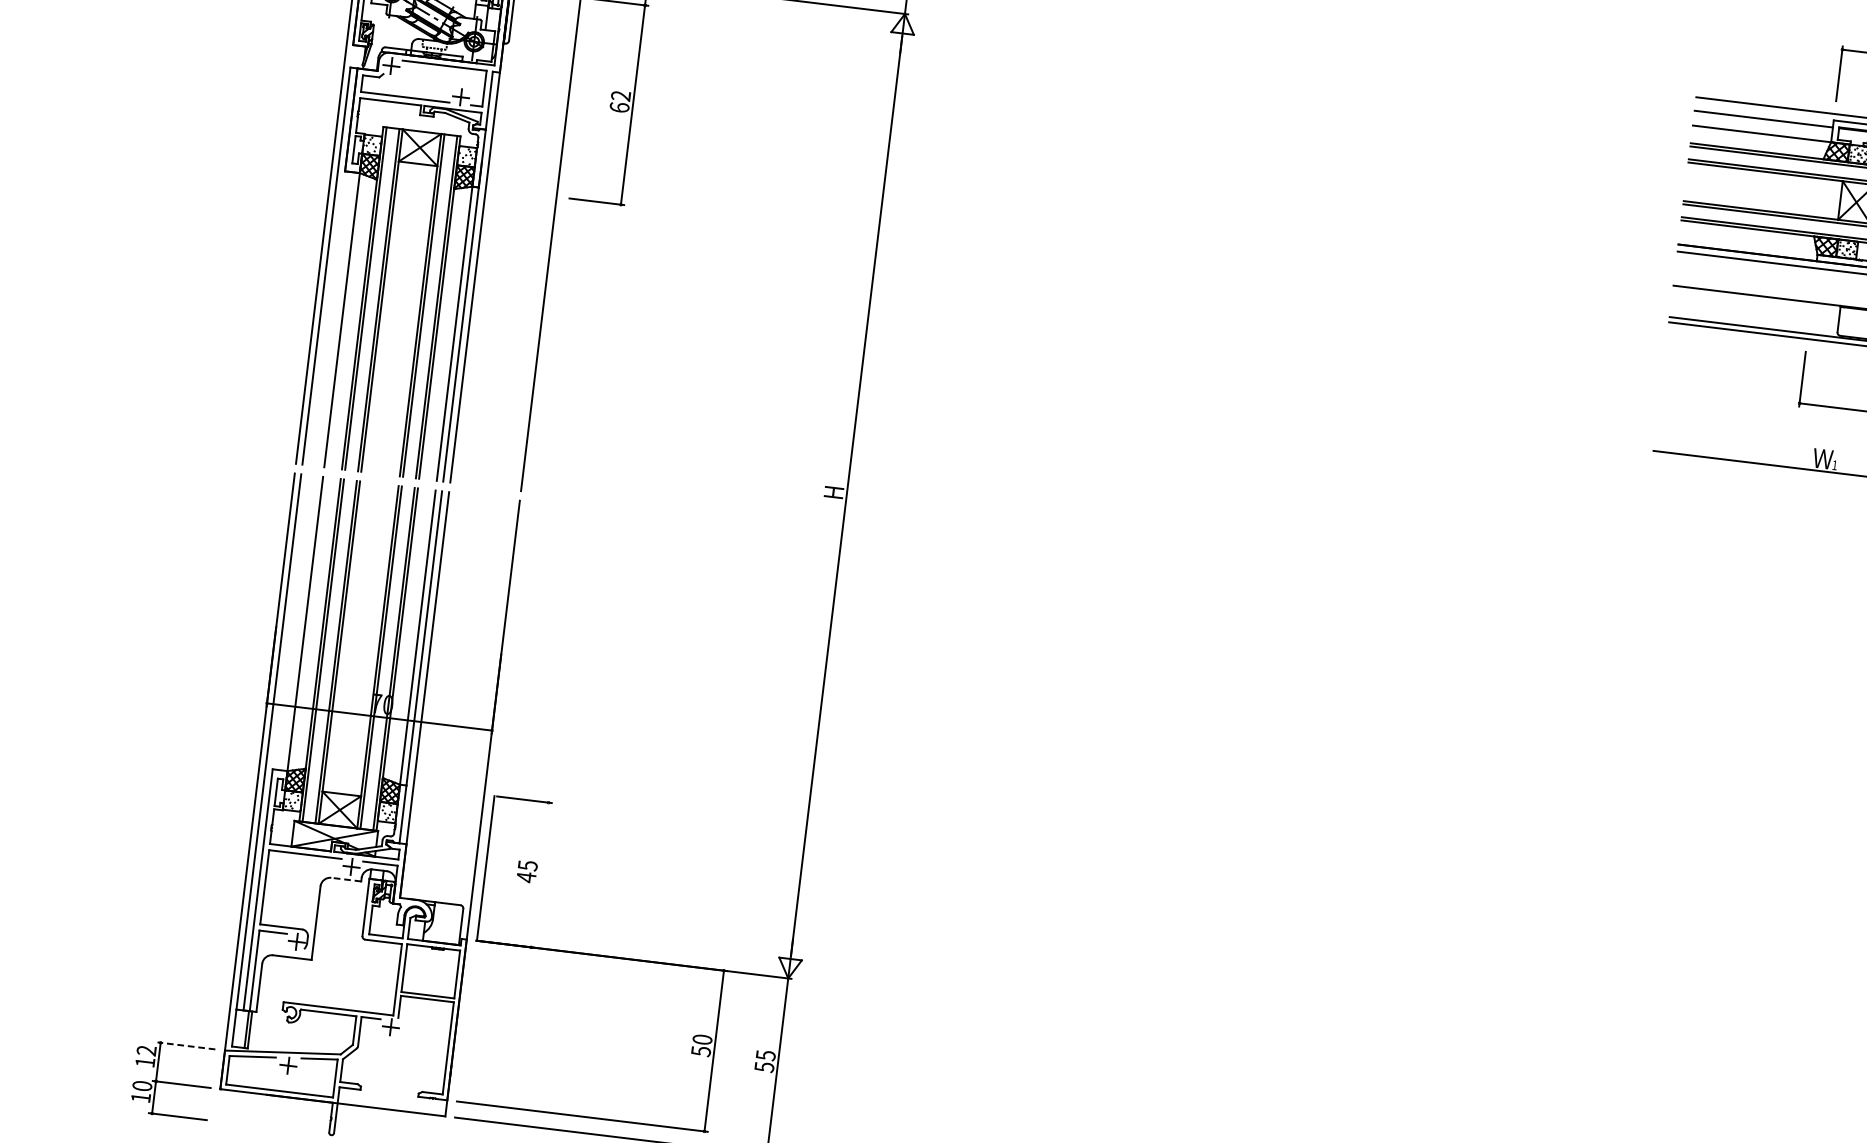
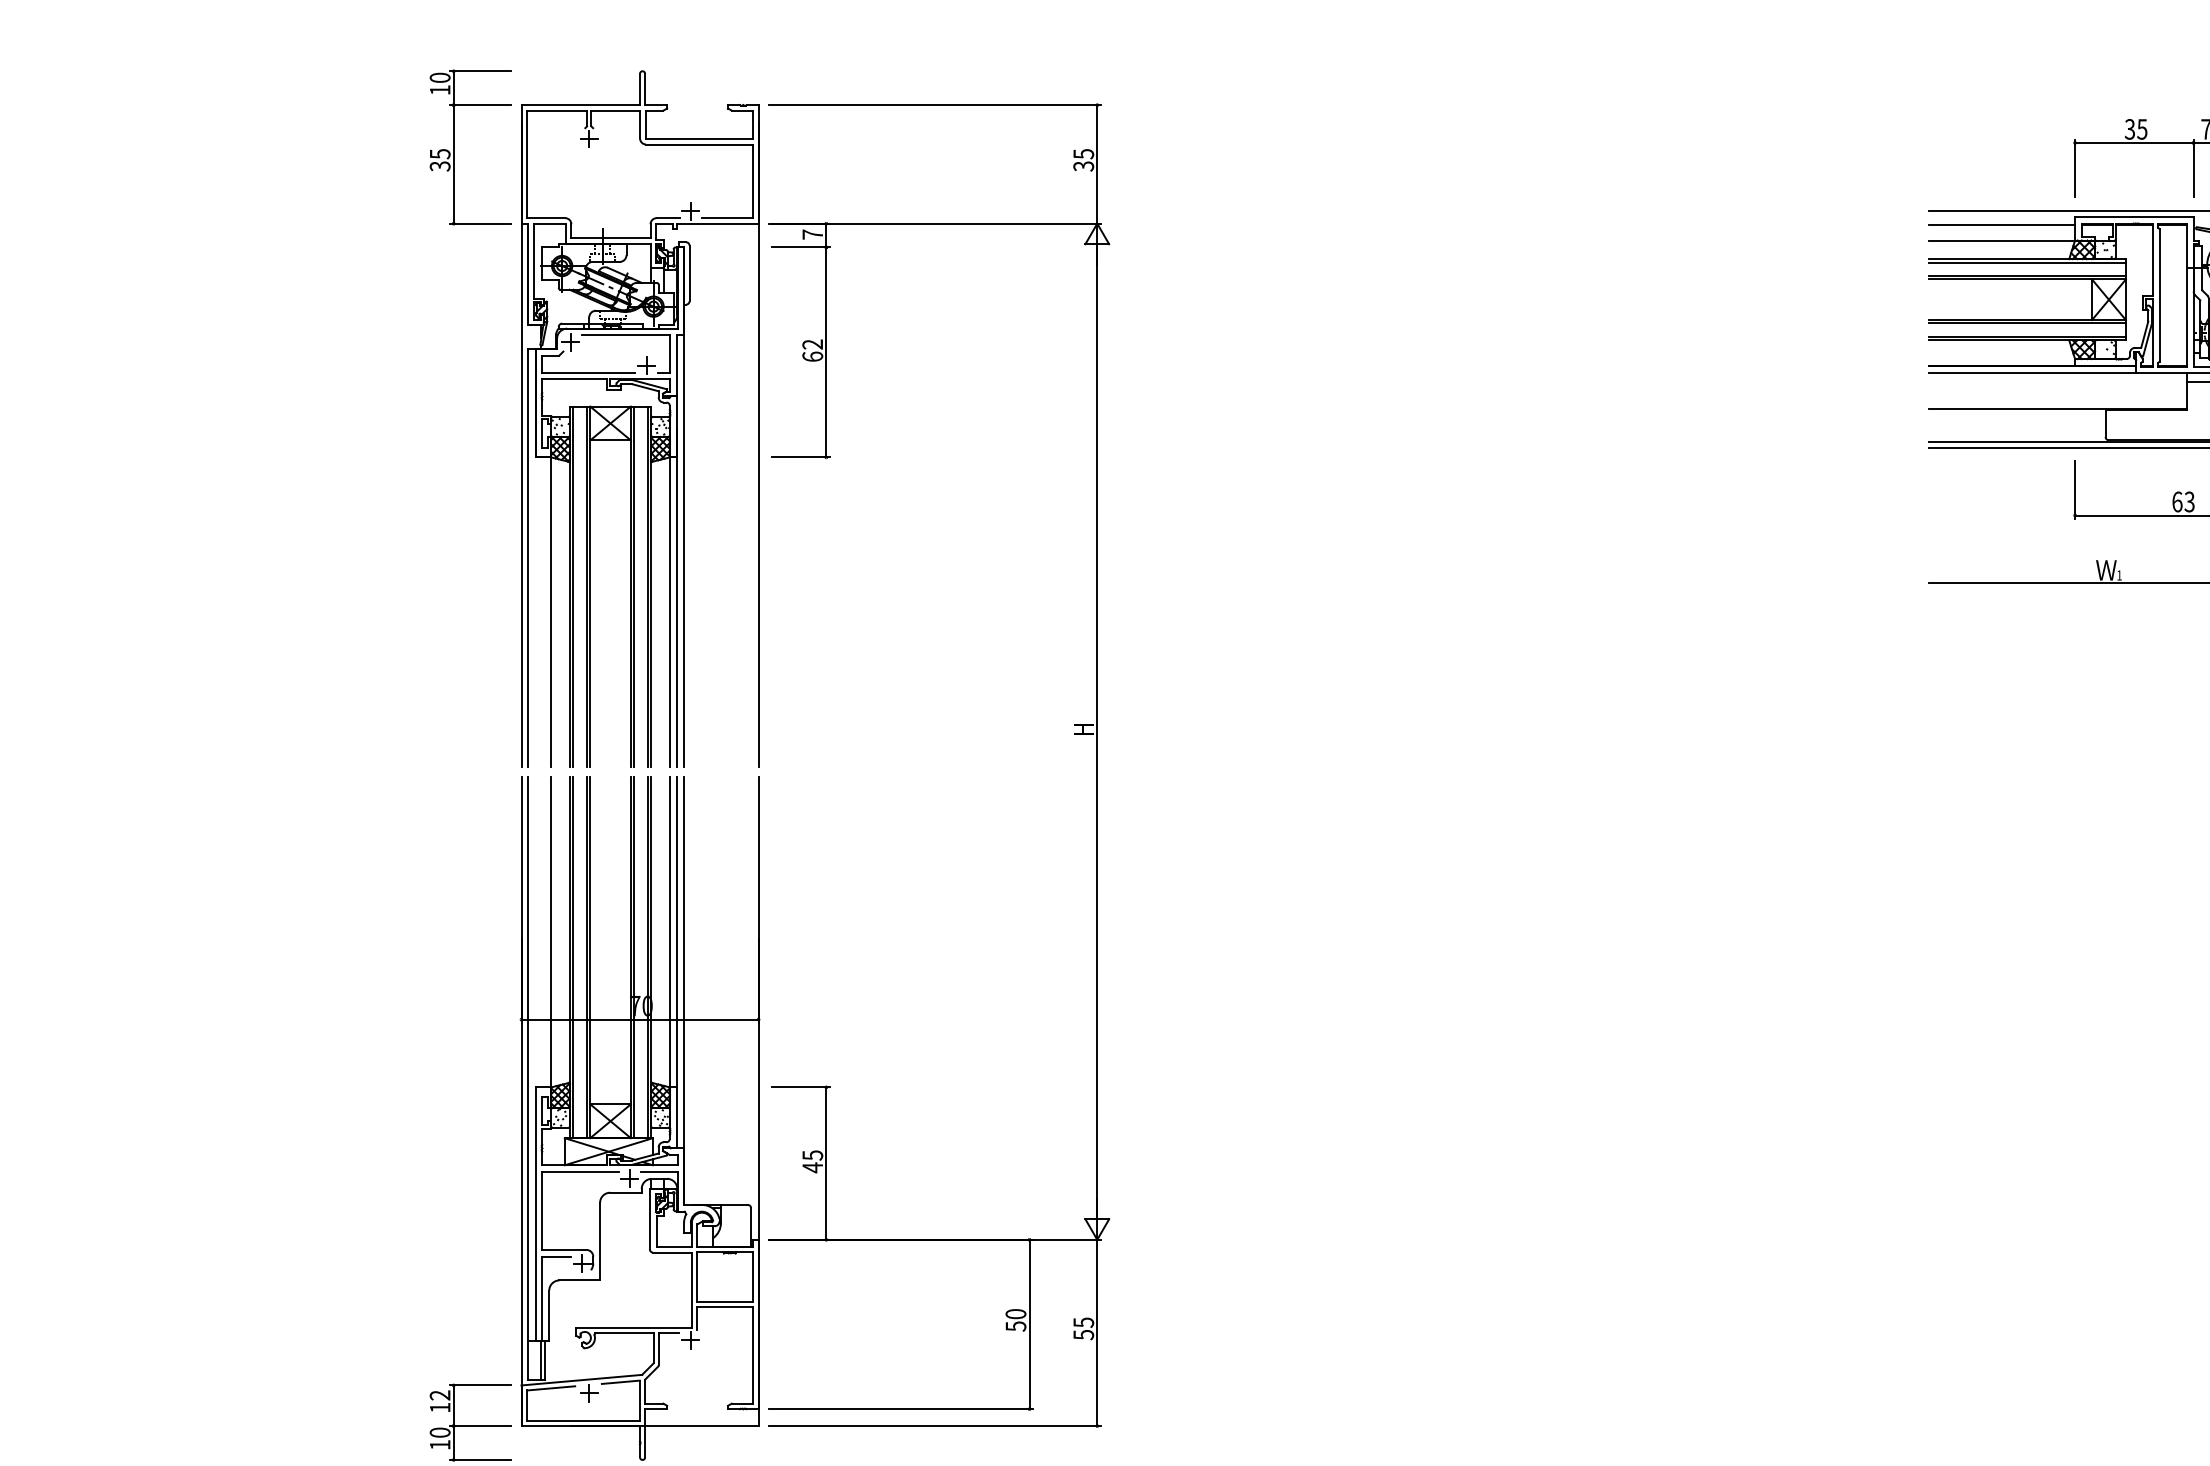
line: (485, 868) -> (826, 1163), moved
line: (345, 879) -> (625, 1192), dashed -> solid
line: (186, 1045) -> (480, 1385), dashed -> solid

